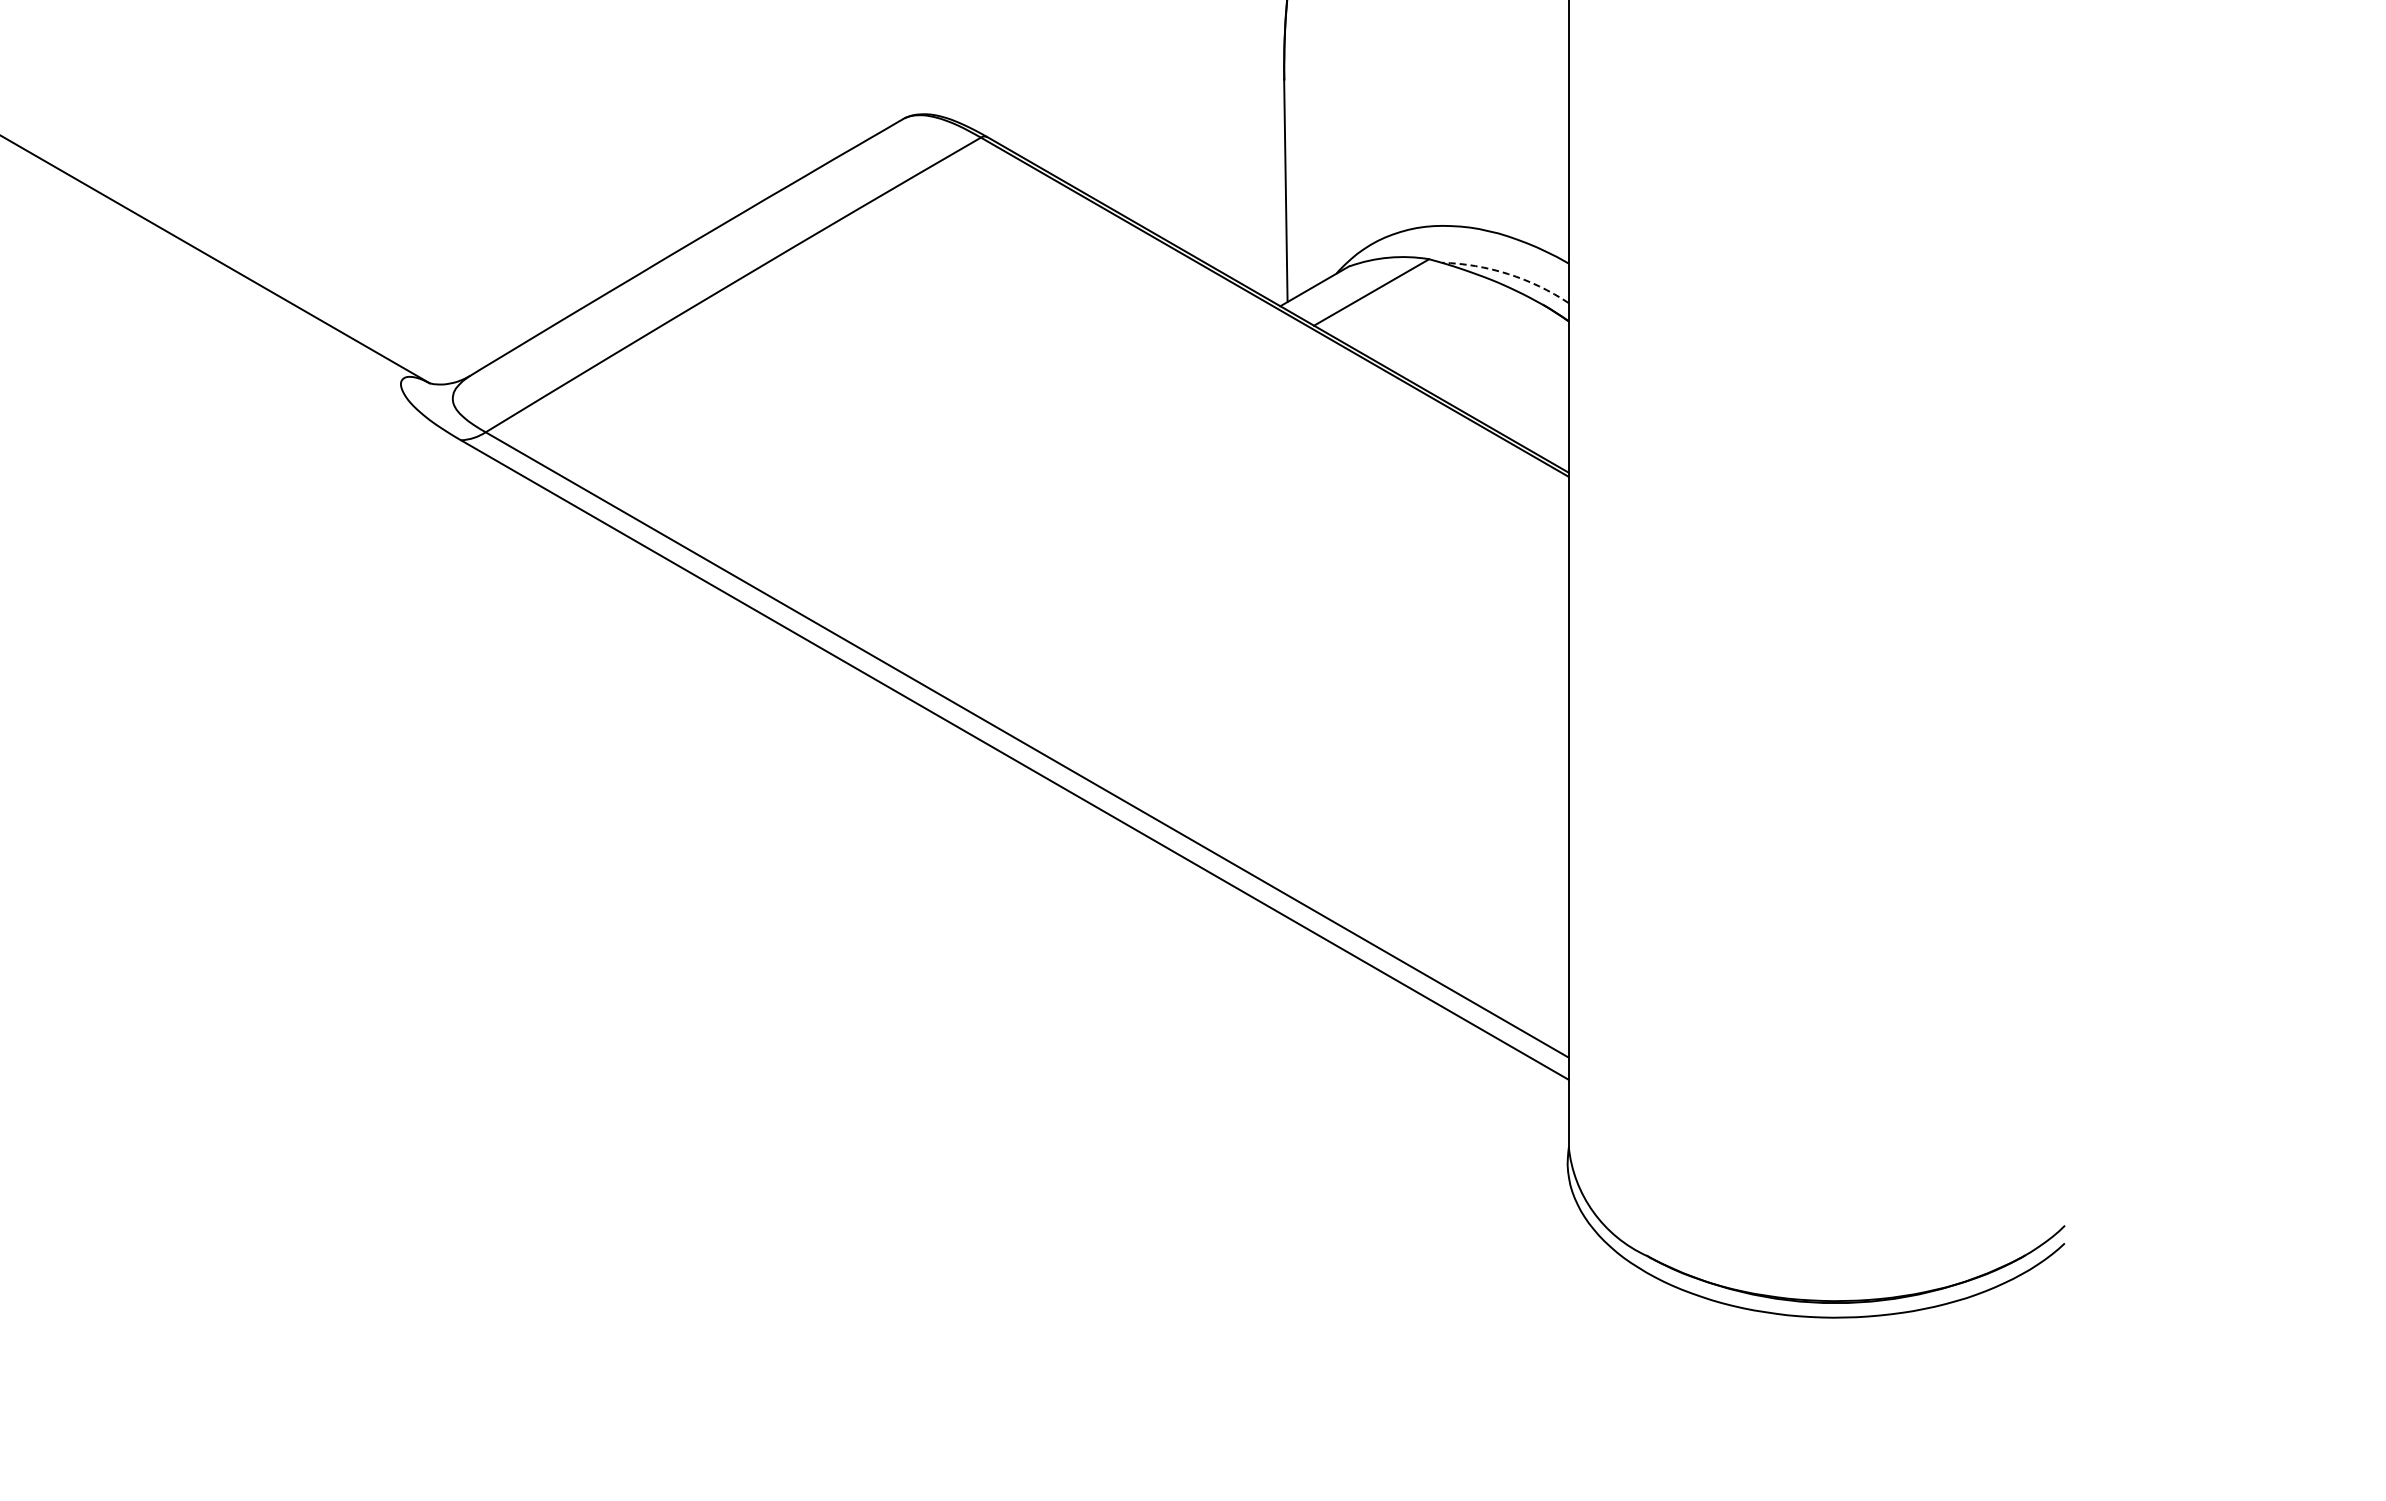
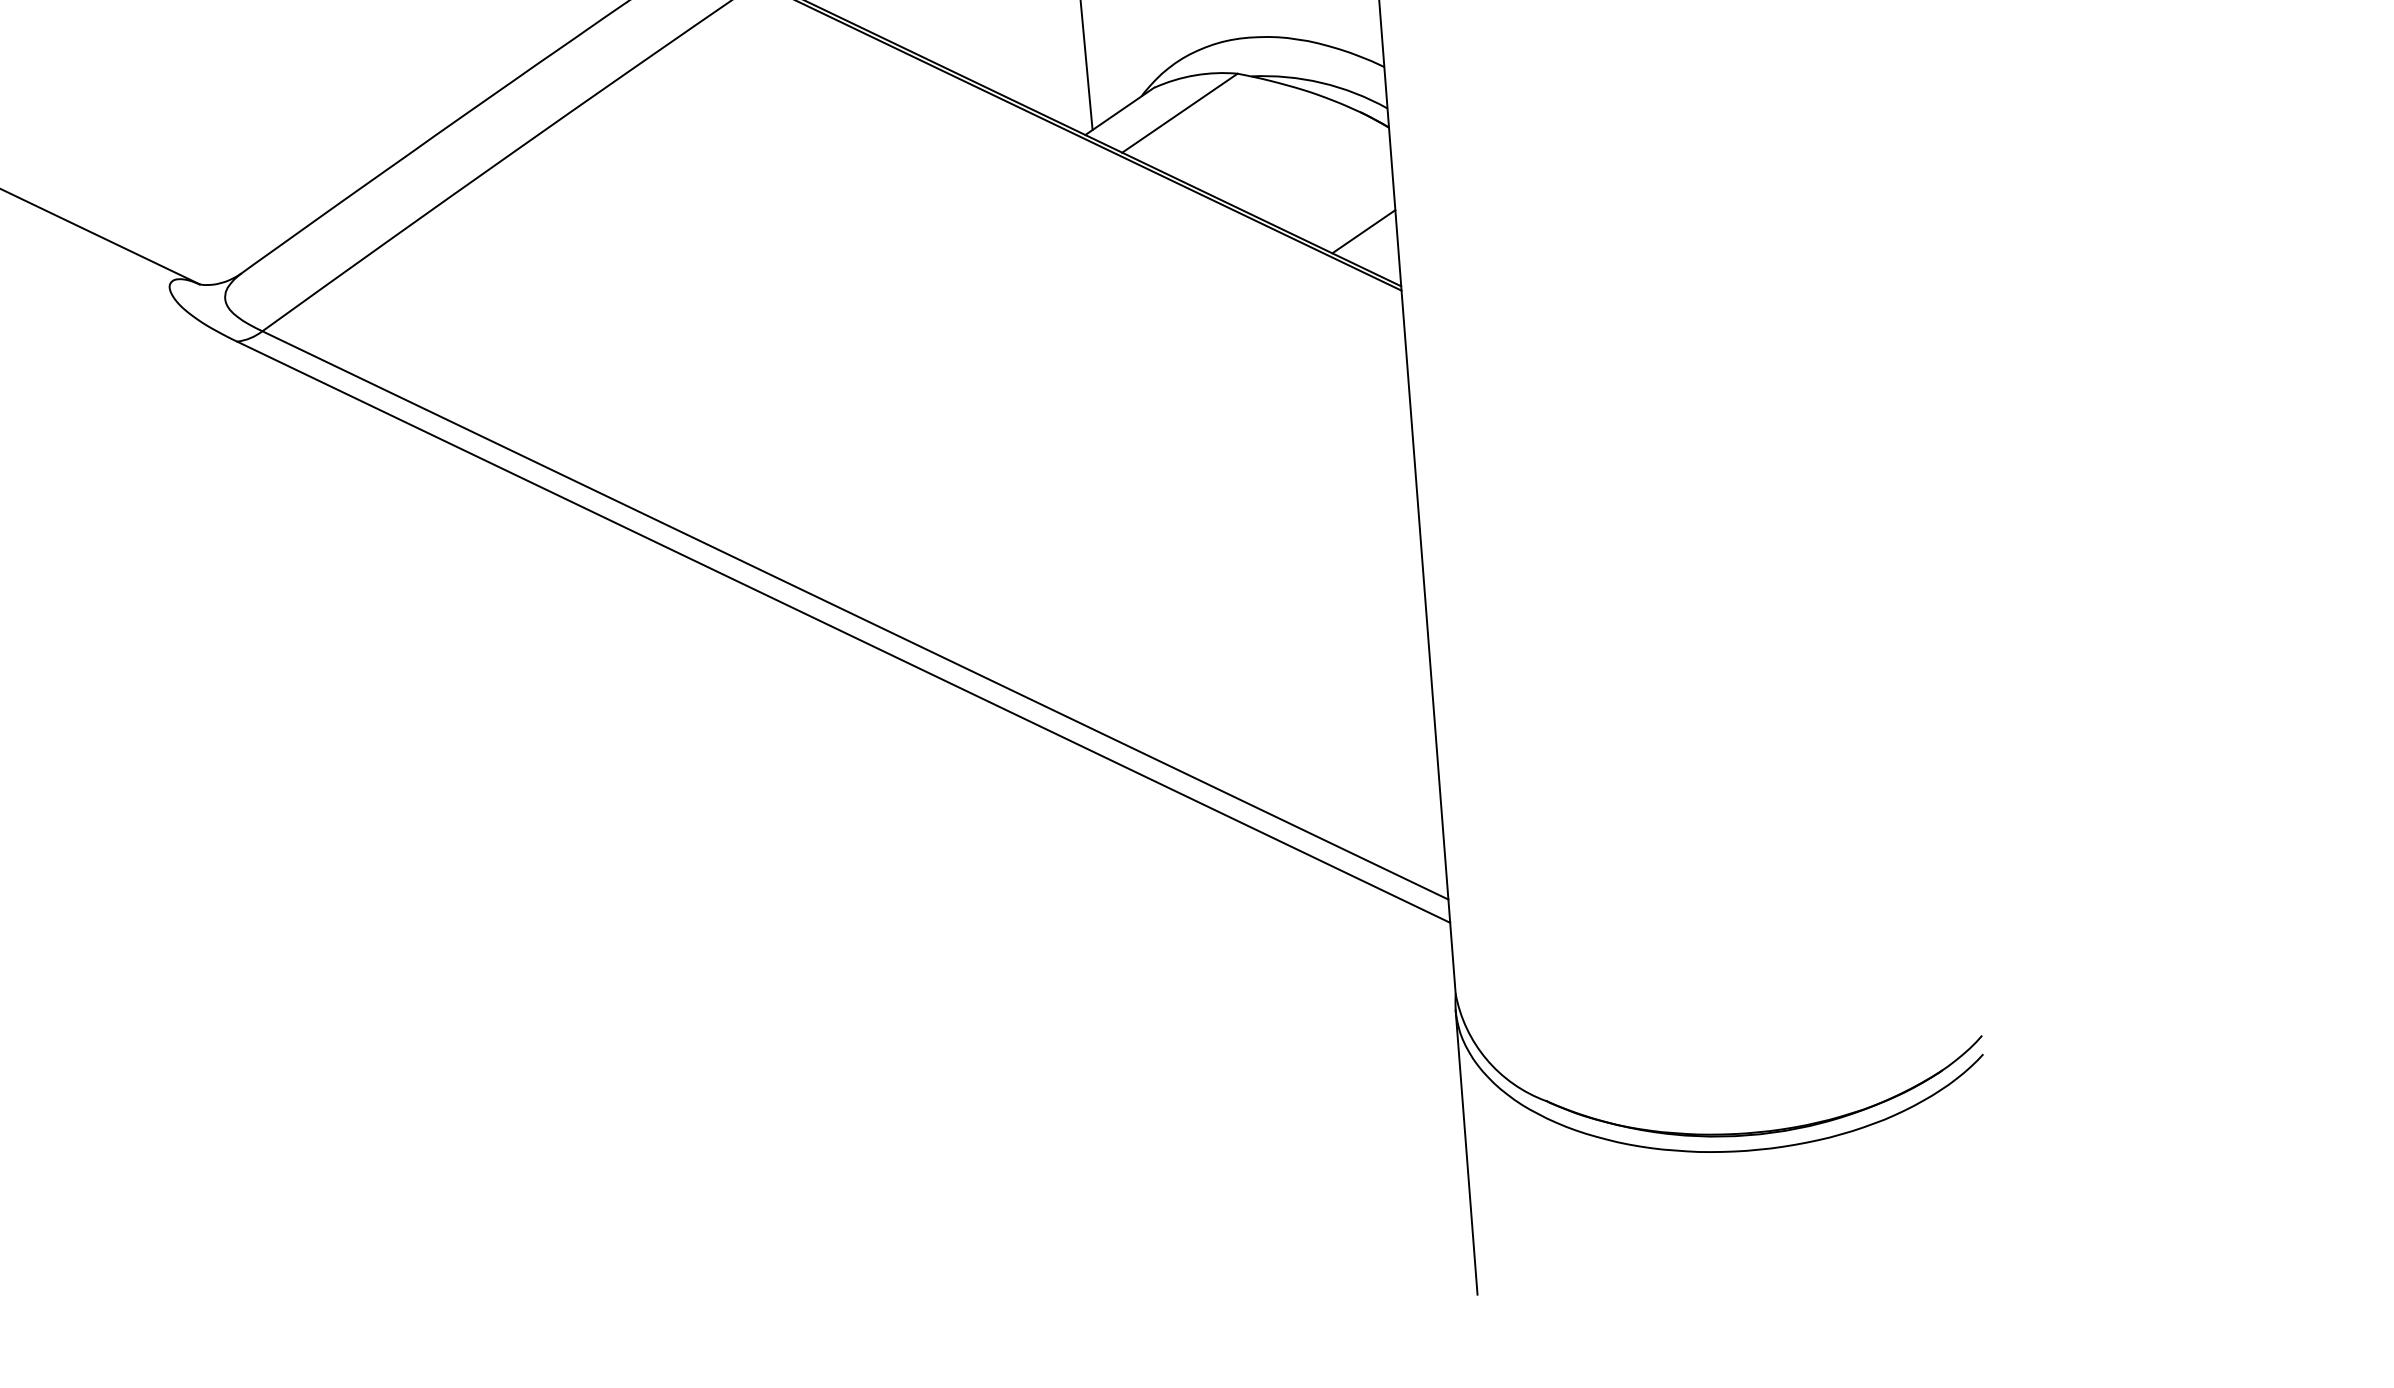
arc: (1508, 274) -> (1321, 83), dashed -> solid
line: (1536, 418) -> (1362, 232), added
line: (1567, 1298) -> (1466, 1152), added

